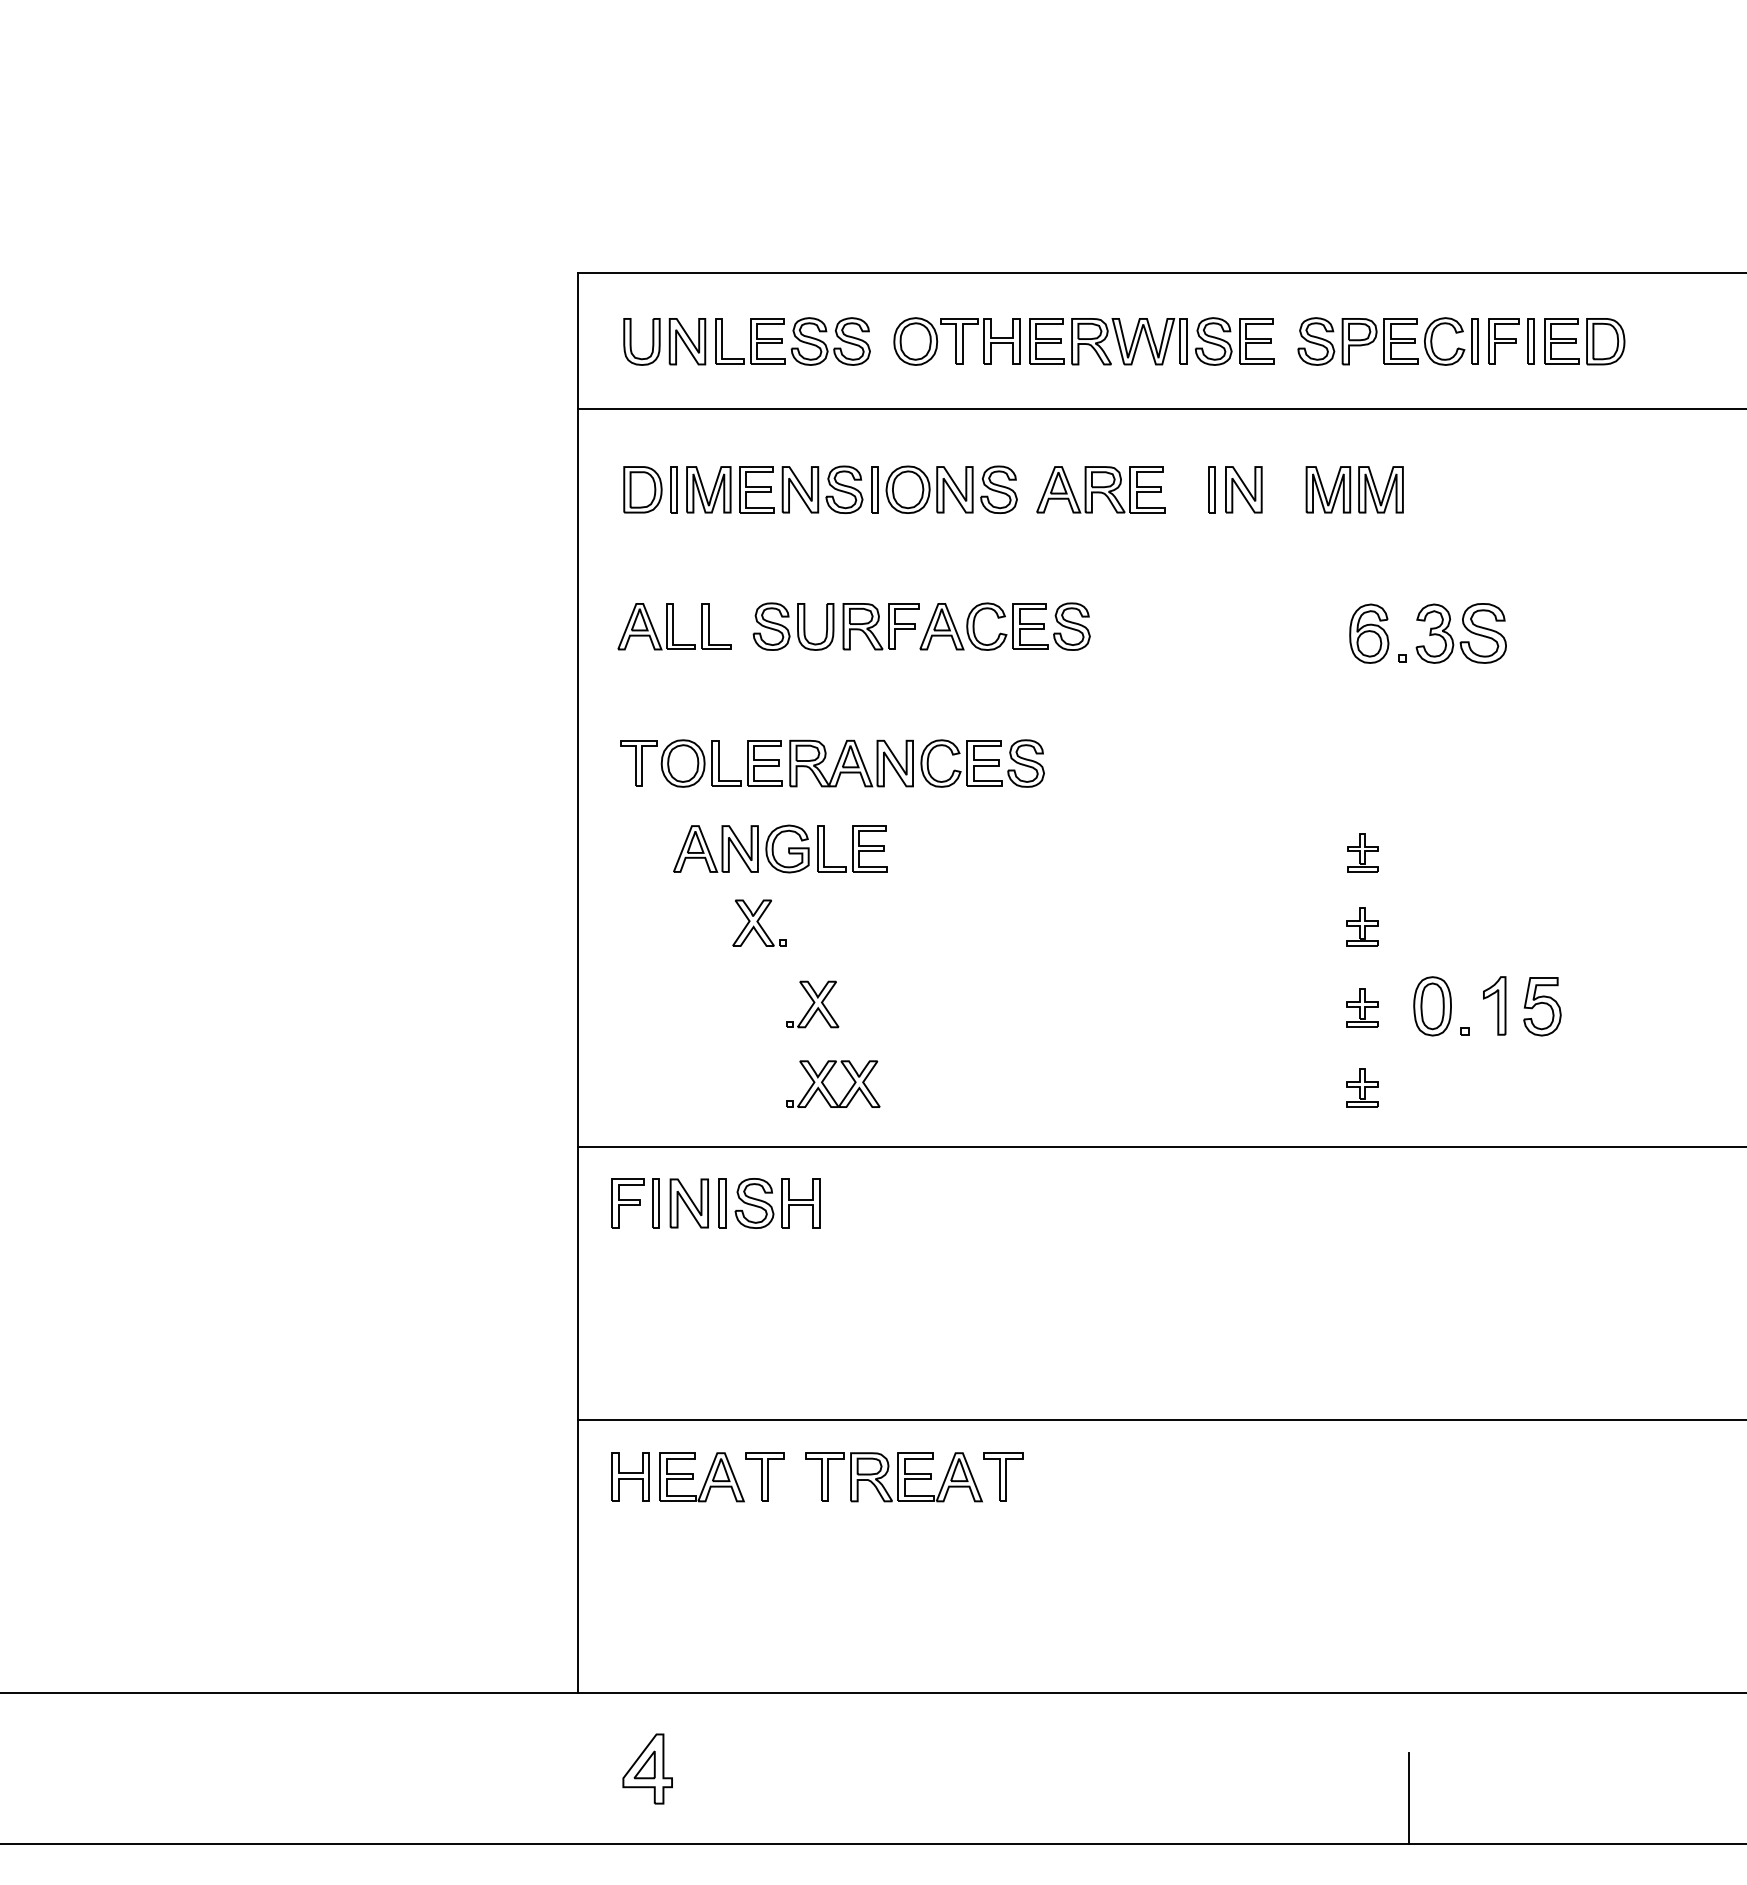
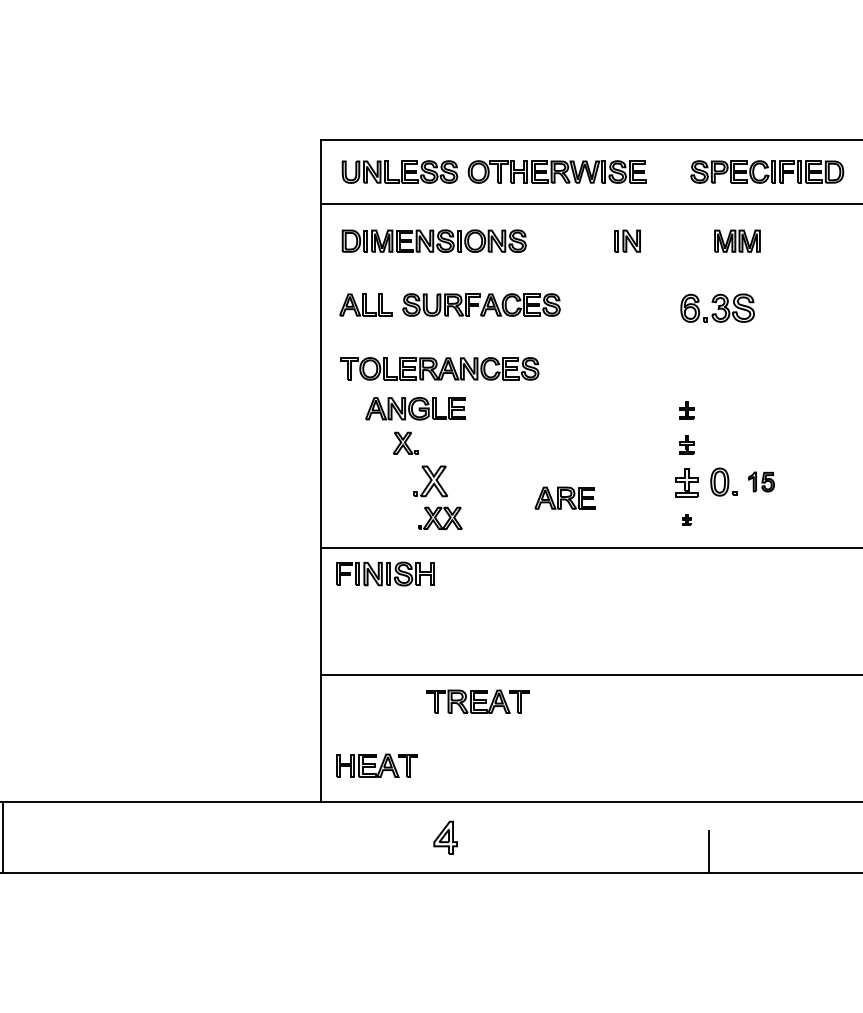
part: (1462, 340) -> (767, 171), moved
part: (1099, 488) -> (564, 497), moved
part: (1354, 488) -> (737, 240), moved
part: (812, 1002) -> (430, 480), size x1.4
part: (1522, 1004) -> (761, 481), size x0.7
part: (1361, 1007) -> (686, 482), size x1.6
part: (1361, 1086) -> (686, 519), size x0.6
part: (696, 1476) -> (376, 765), moved
part: (647, 1768) -> (445, 837), moved

